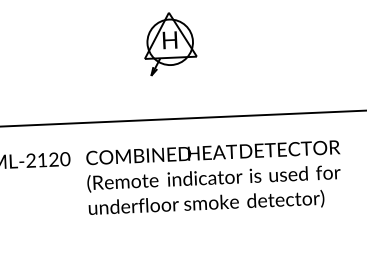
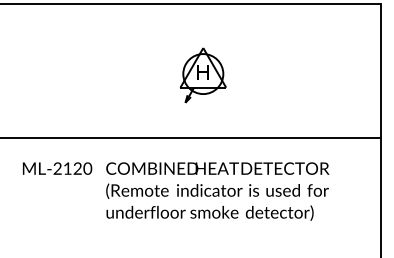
part: (170, 43) -> (203, 75), moved

